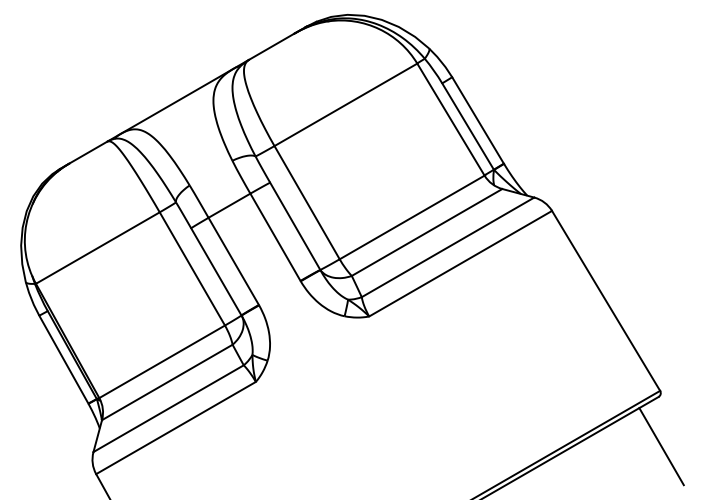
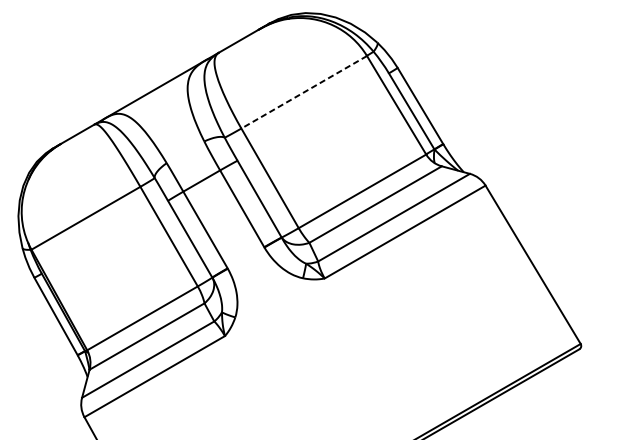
line: (345, 105) -> (303, 92), solid -> dashed
line: (661, 446) -> (581, 392), removed

